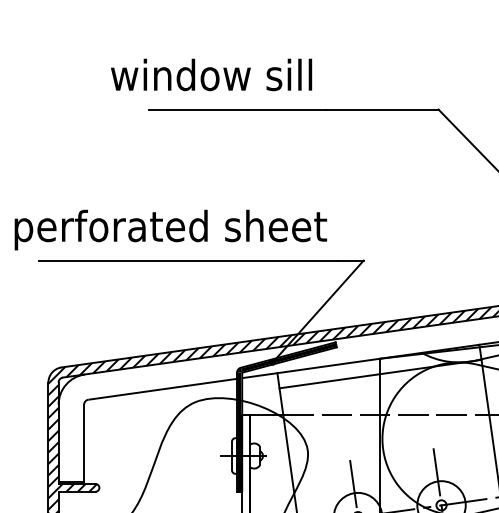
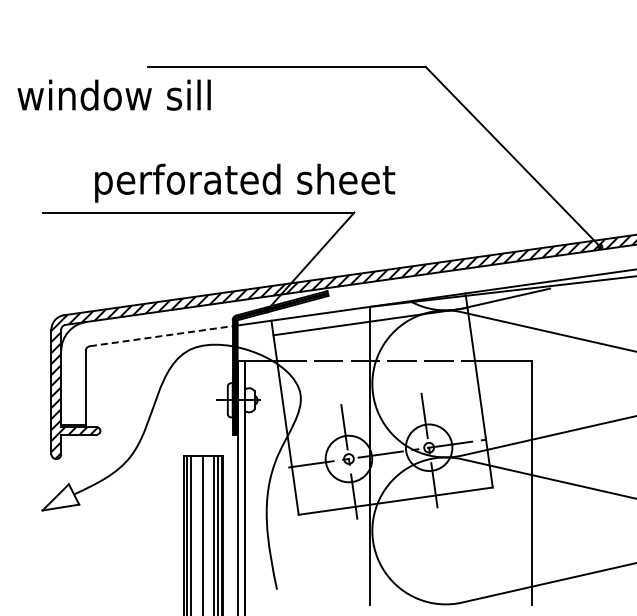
text: (210, 74) -> (113, 94), moved
text: (171, 229) -> (245, 182), moved
line: (162, 389) -> (161, 336), solid -> dashed

